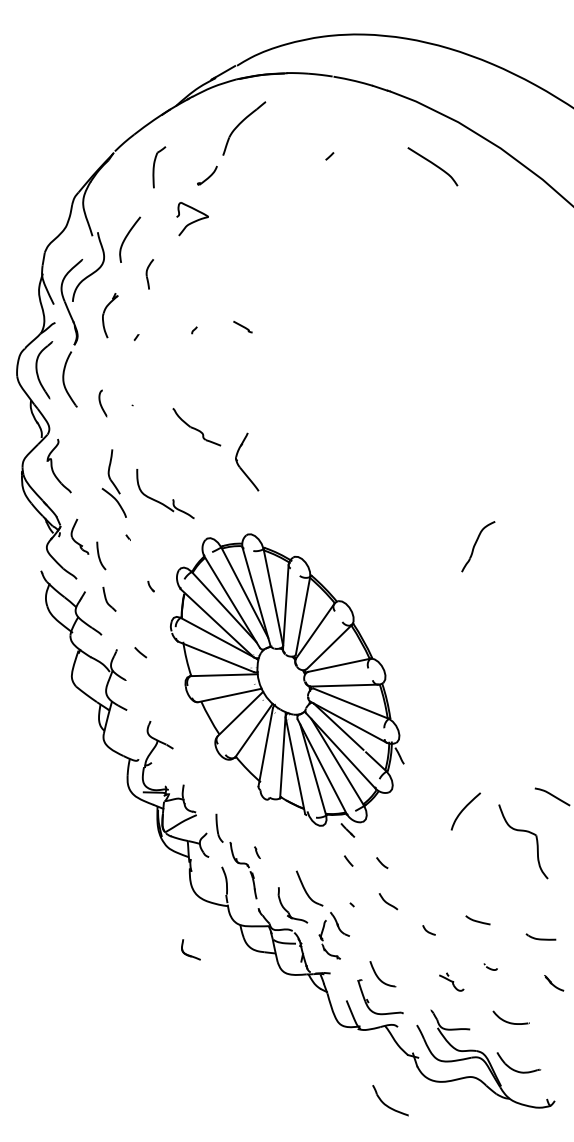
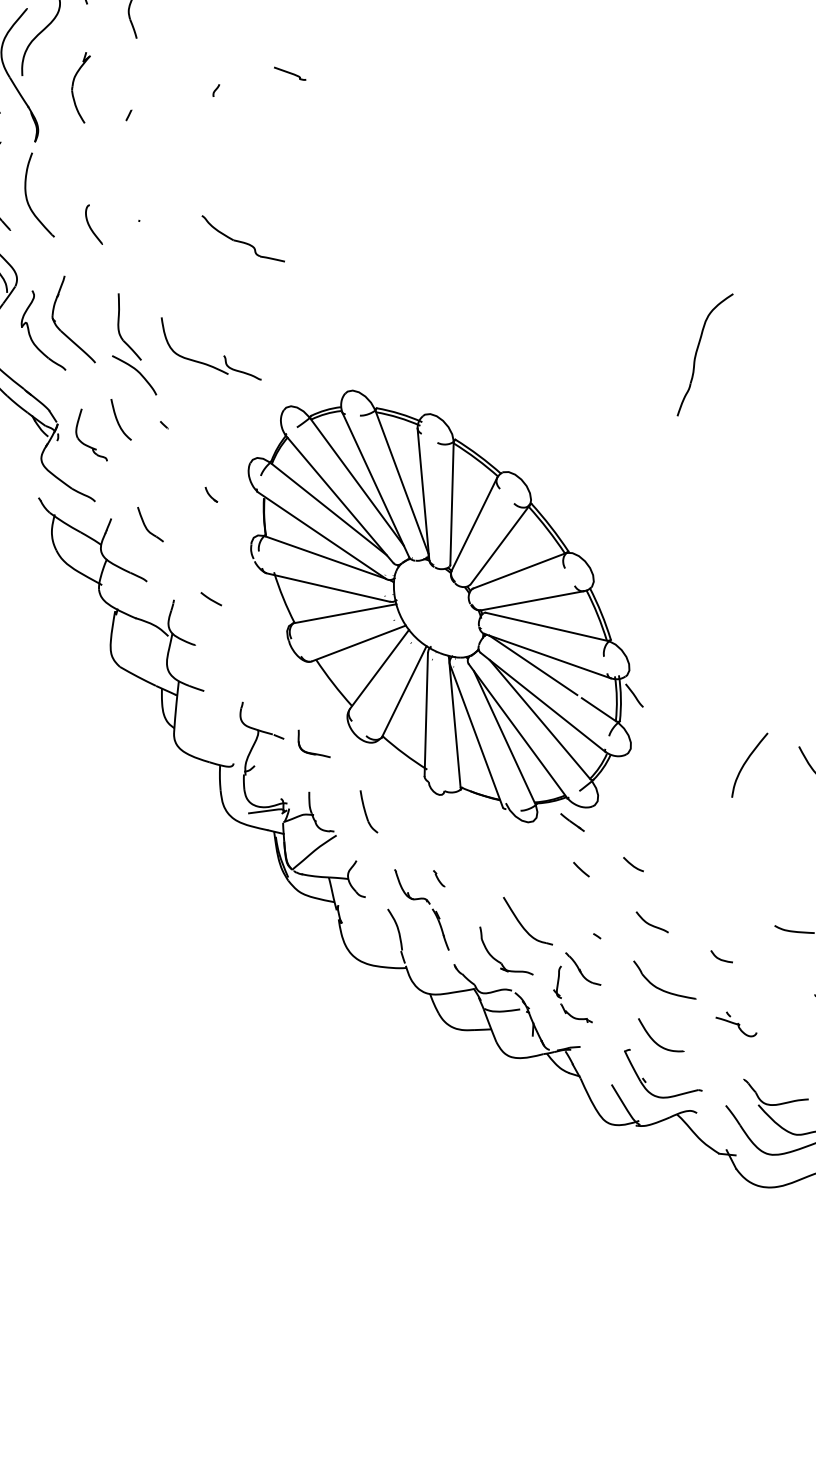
part: (241, 467) -> (63, 330), moved
part: (478, 546) -> (705, 354), size x1.43
curve: (99, 555) -> (118, 419), moved
part: (219, 827) -> (368, 810), moved
part: (190, 949) -> (312, 743), moved
part: (451, 981) -> (735, 1024), moved
part: (390, 1100) -> (664, 980), moved

